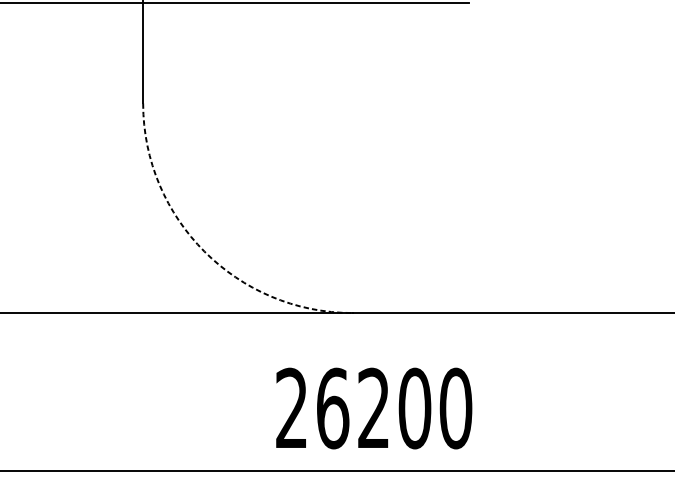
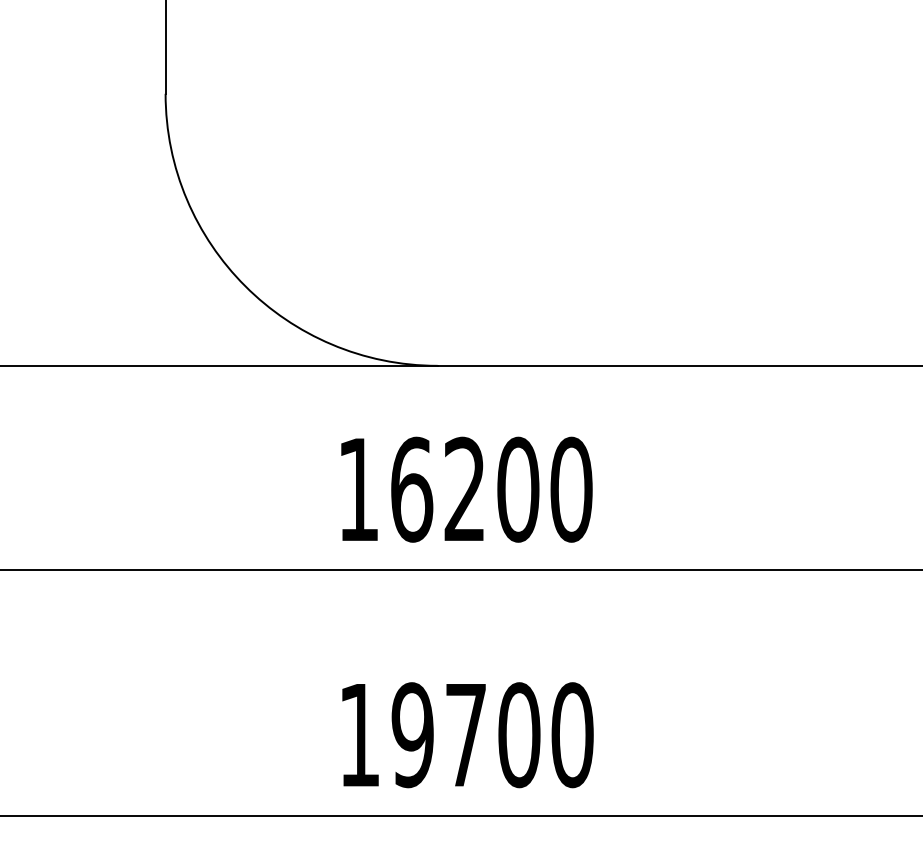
arc: (204, 251) -> (245, 286), dashed -> solid
text: (291, 407) -> (357, 488), 26200 -> 16200

